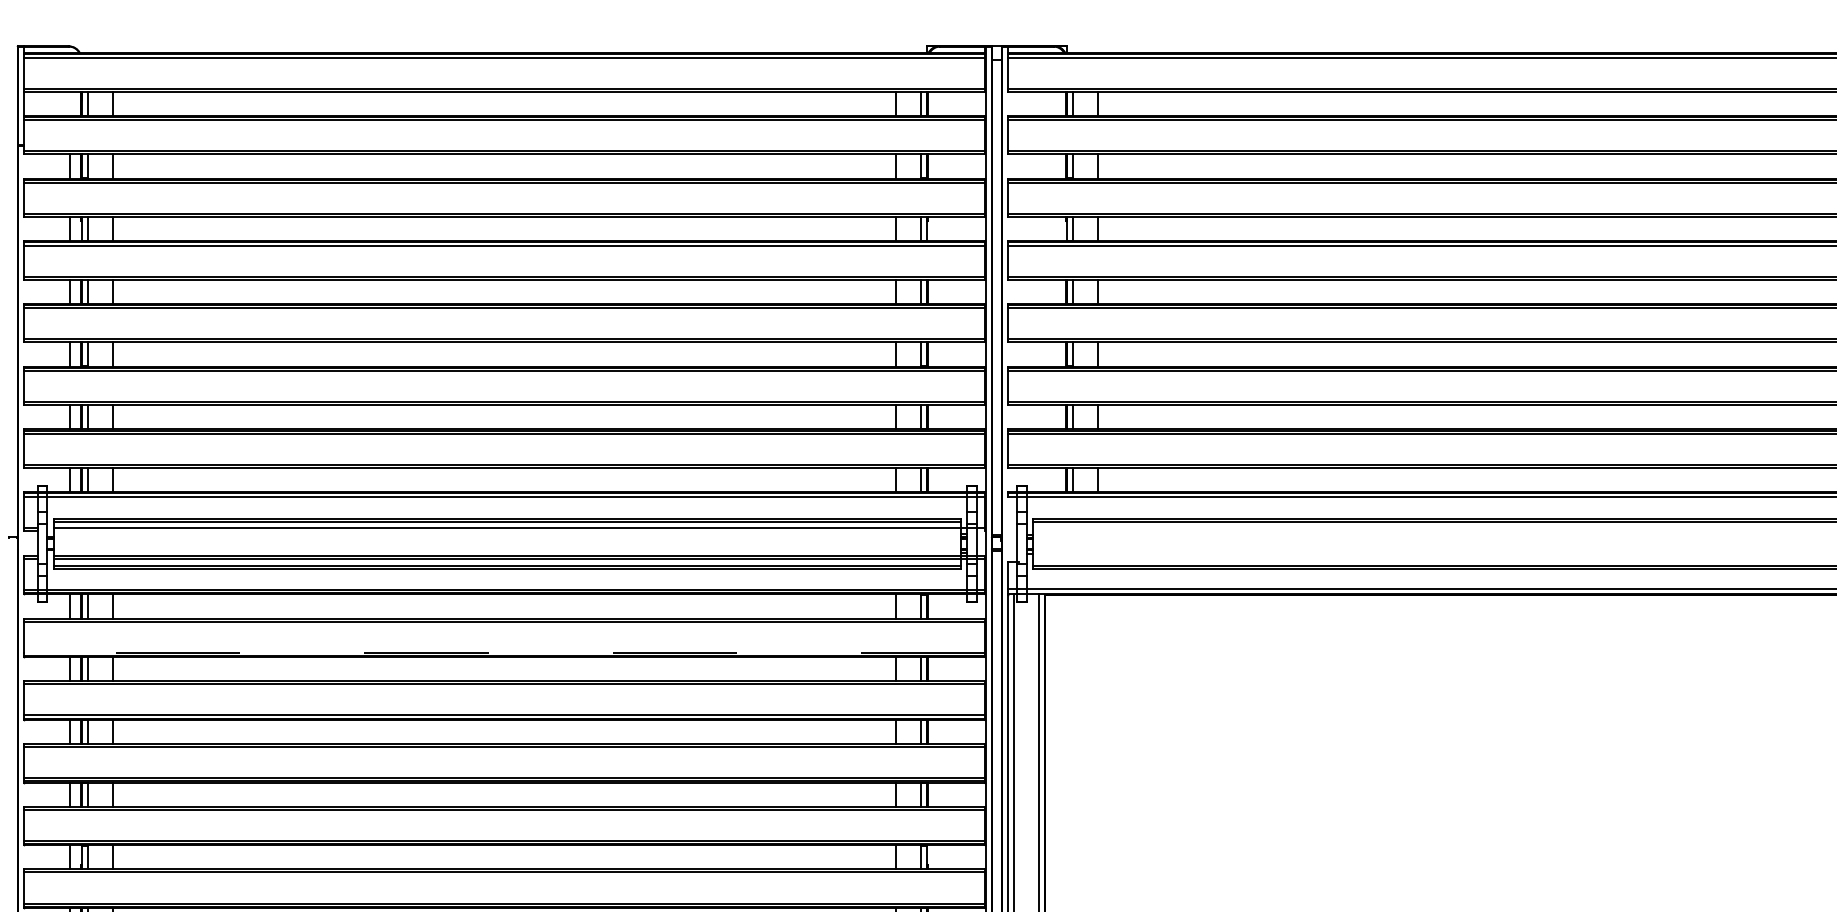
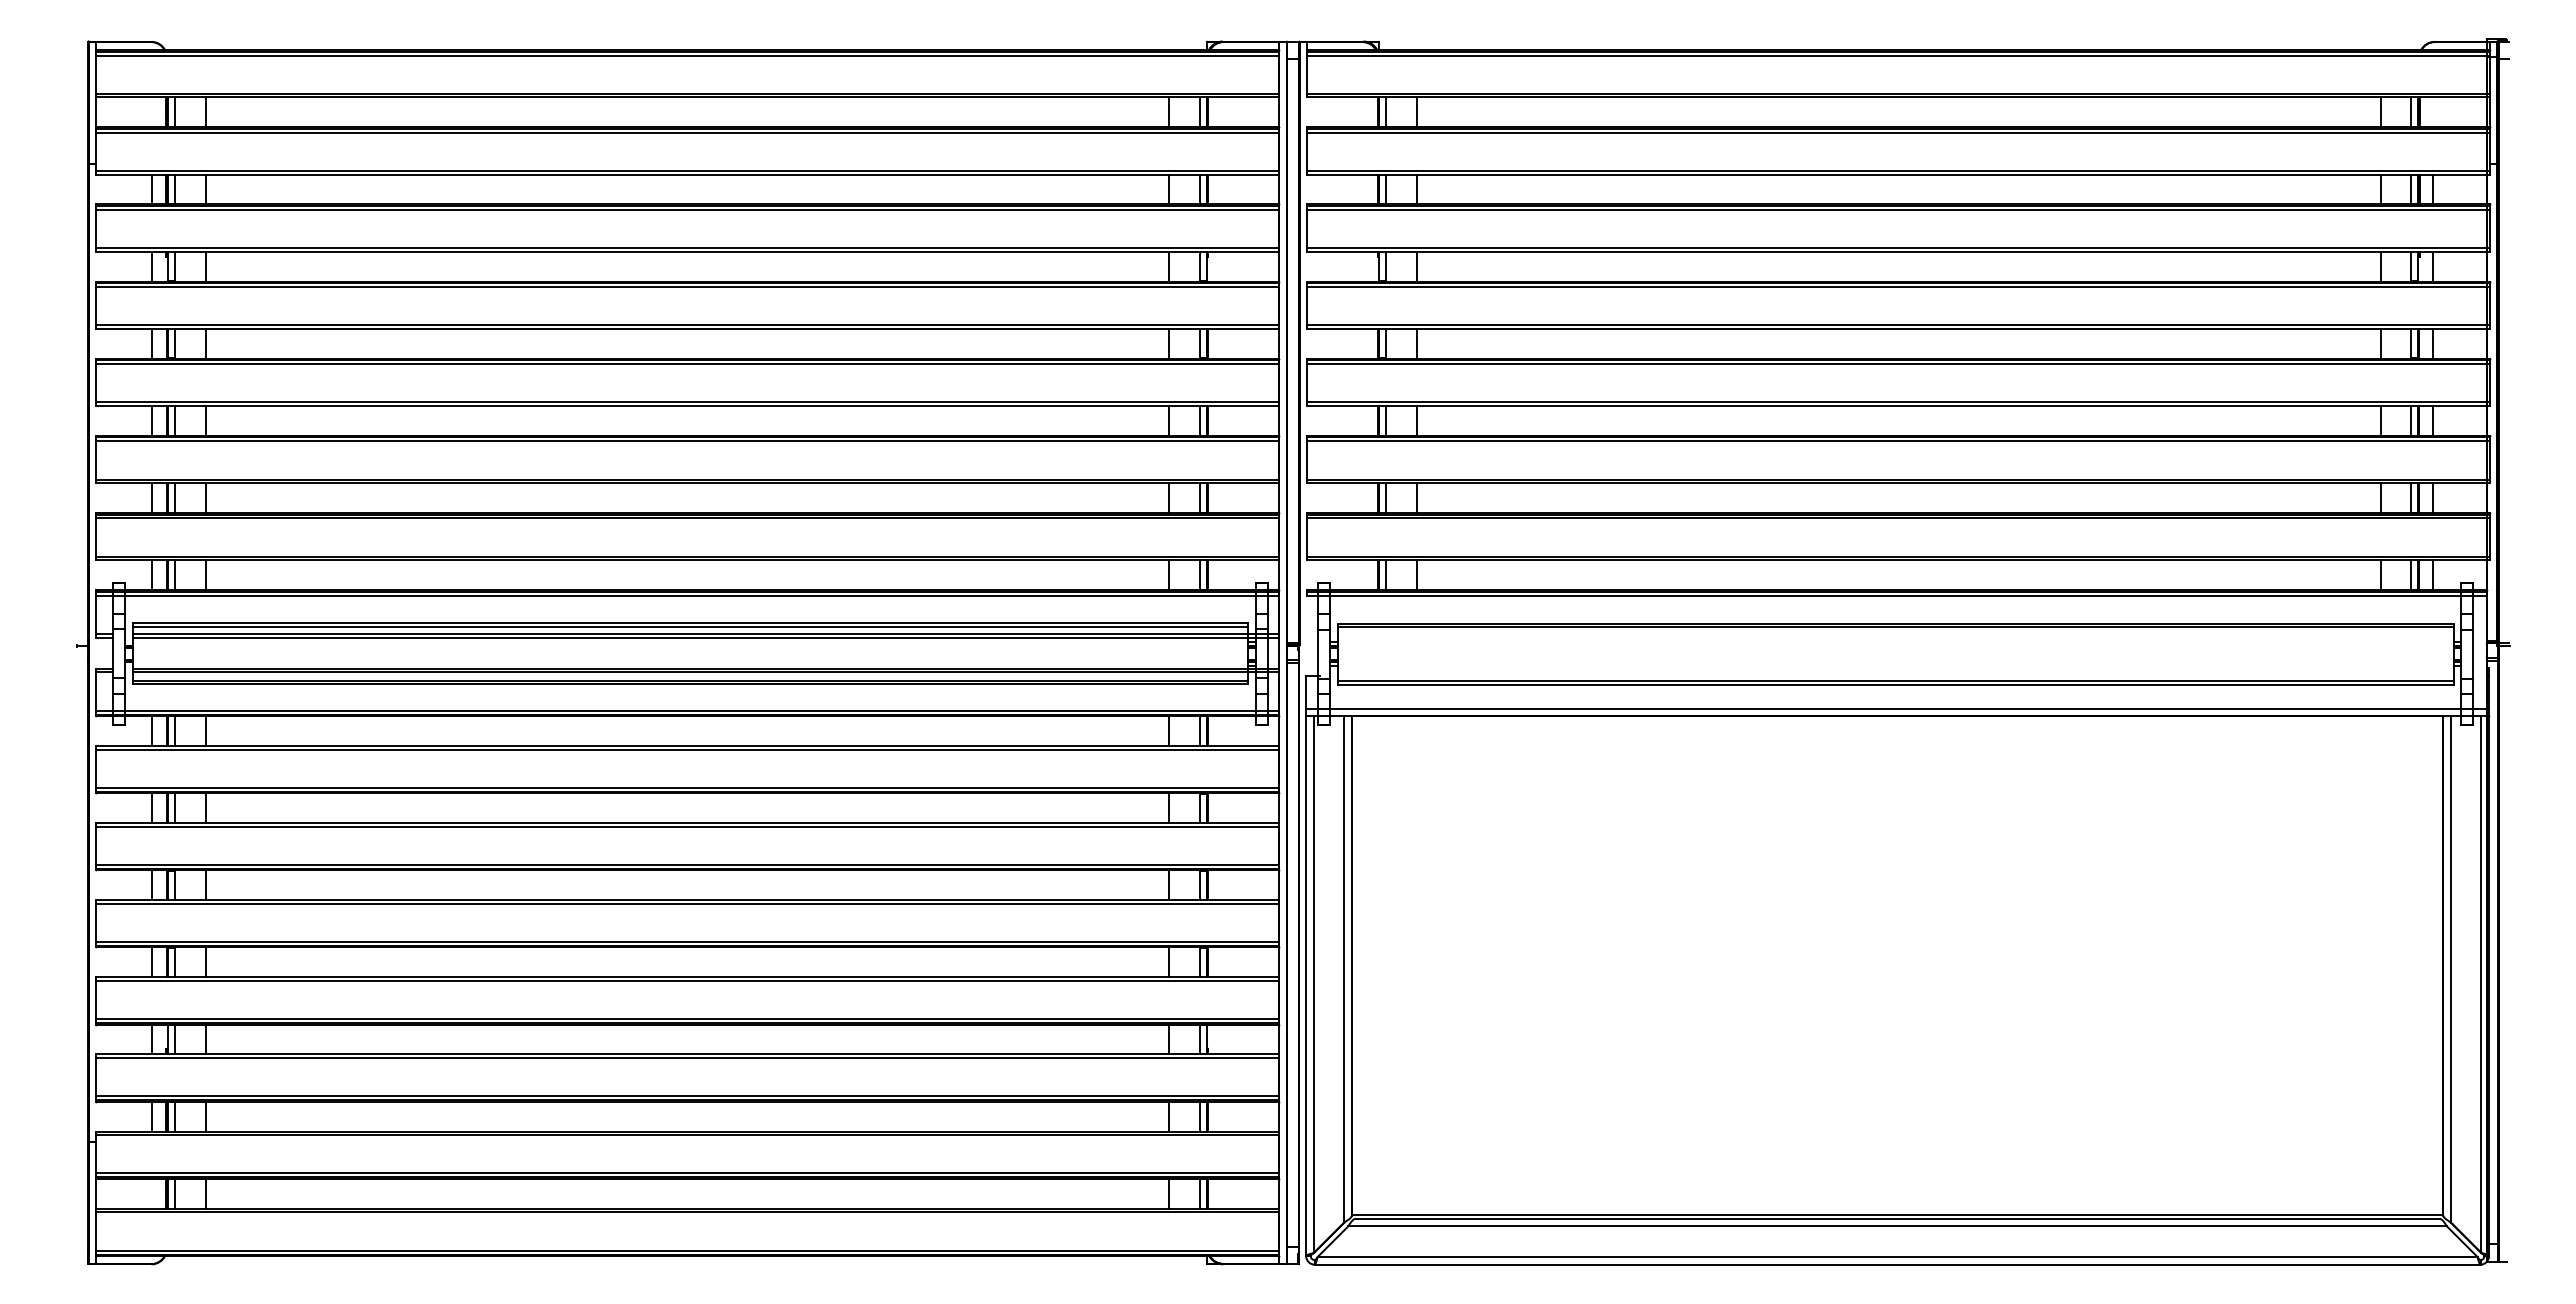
line: (519, 530) -> (705, 637), added
line: (504, 652) -> (687, 787), dashed -> solid

